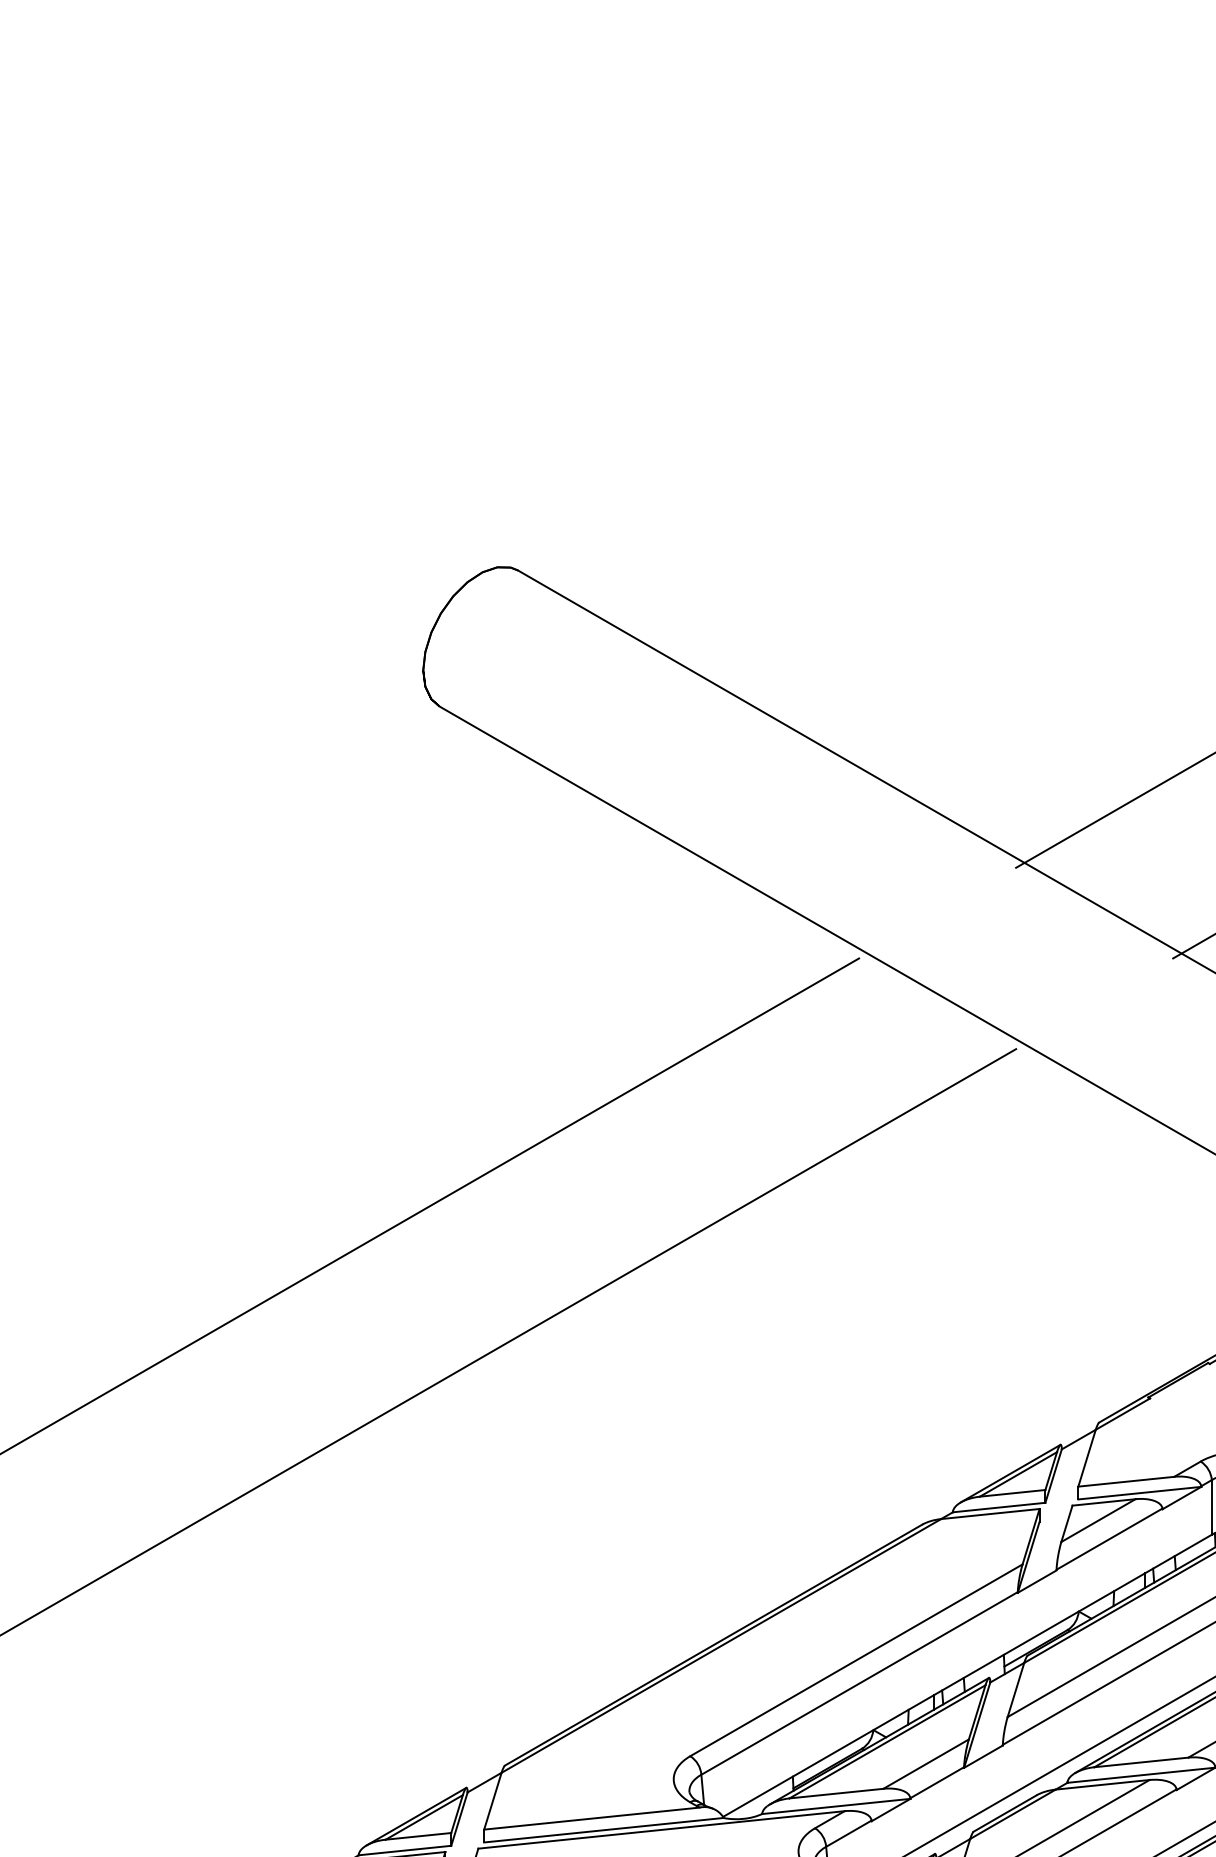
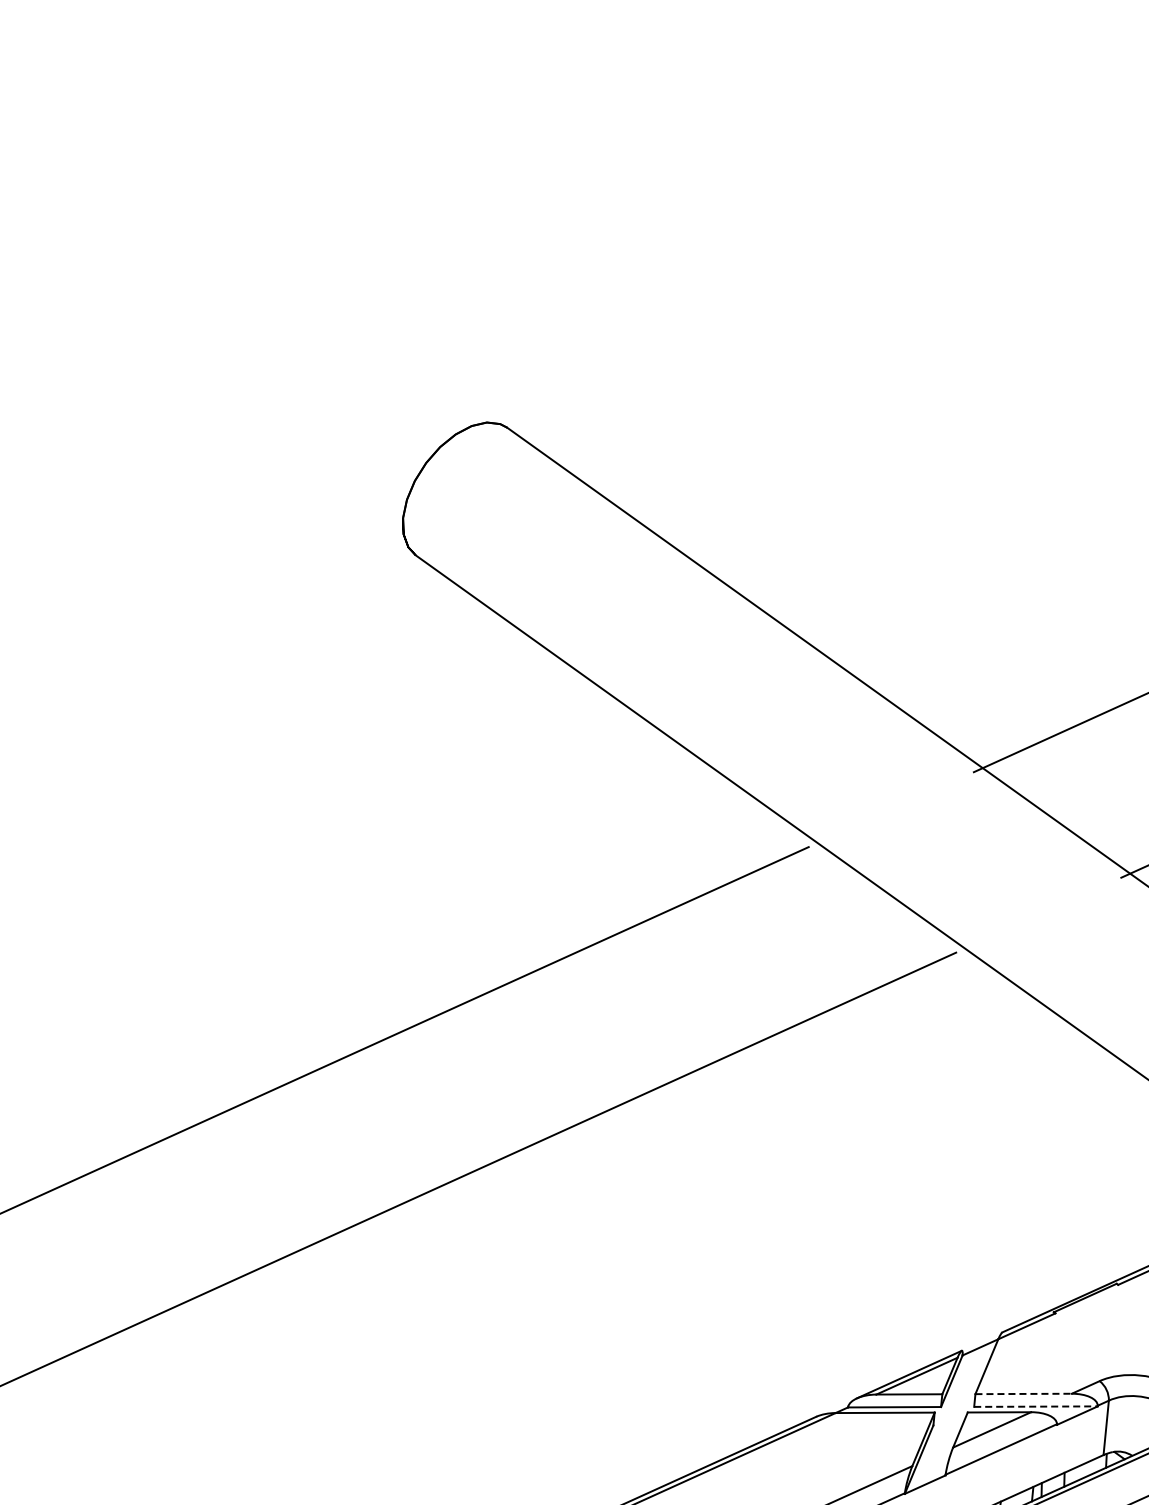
line: (1126, 1481) -> (1023, 1393), solid -> dashed
line: (1139, 1493) -> (1035, 1406), solid -> dashed

